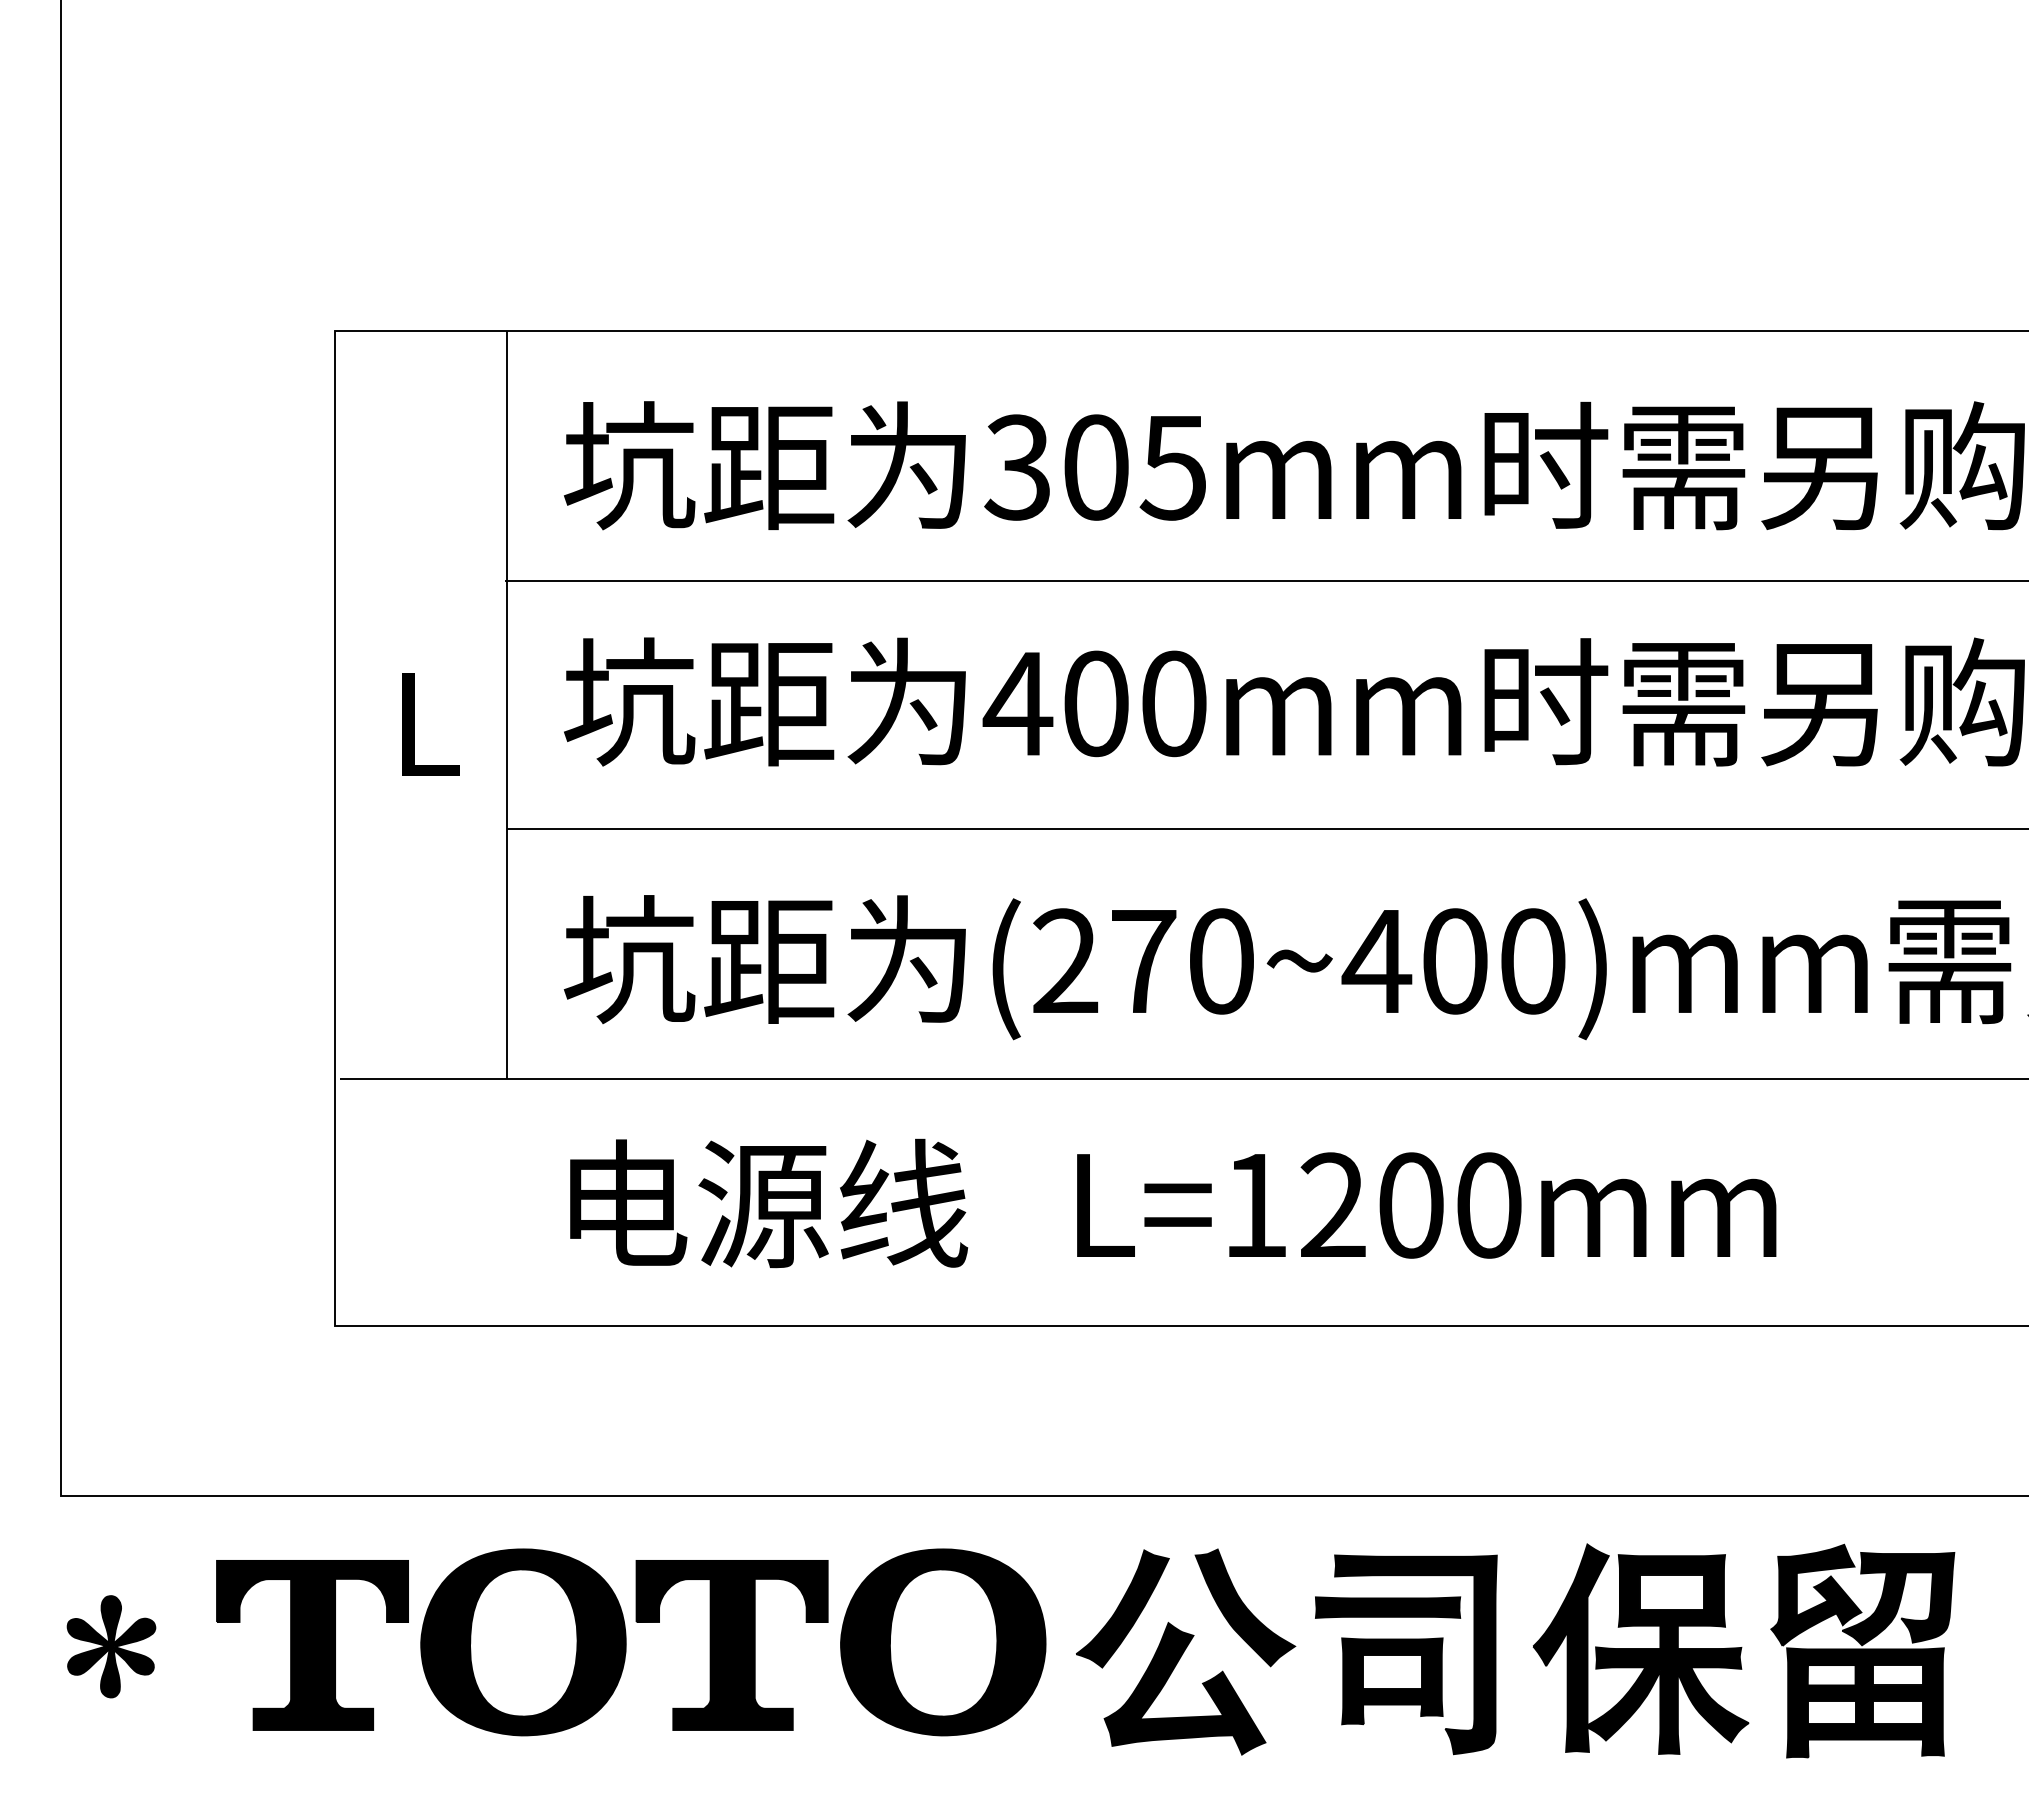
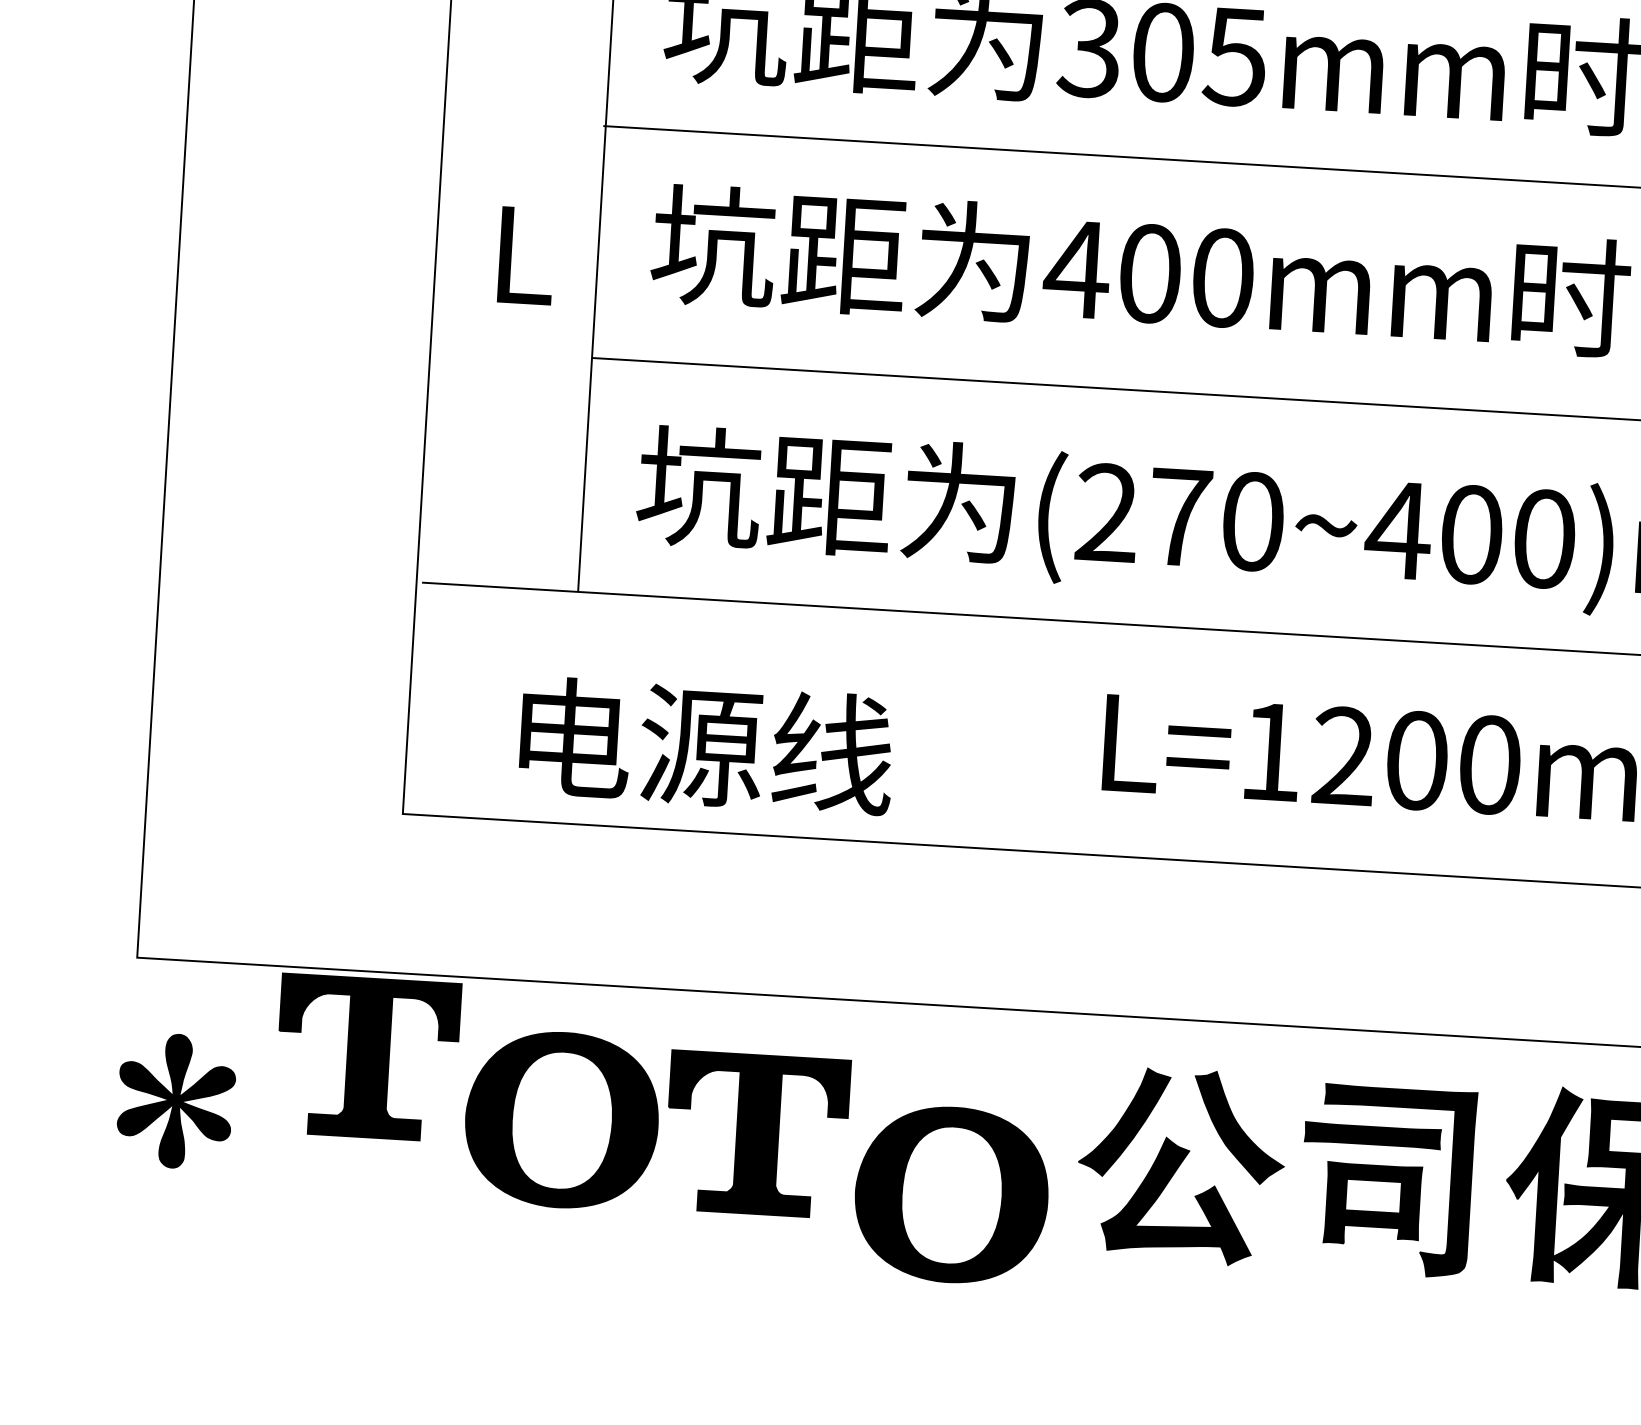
text: (769, 1203) -> (707, 745), moved
part: (943, 1642) -> (951, 1195), moved
part: (312, 1645) -> (367, 1058), moved
part: (111, 1646) -> (176, 1101), size x1.4

